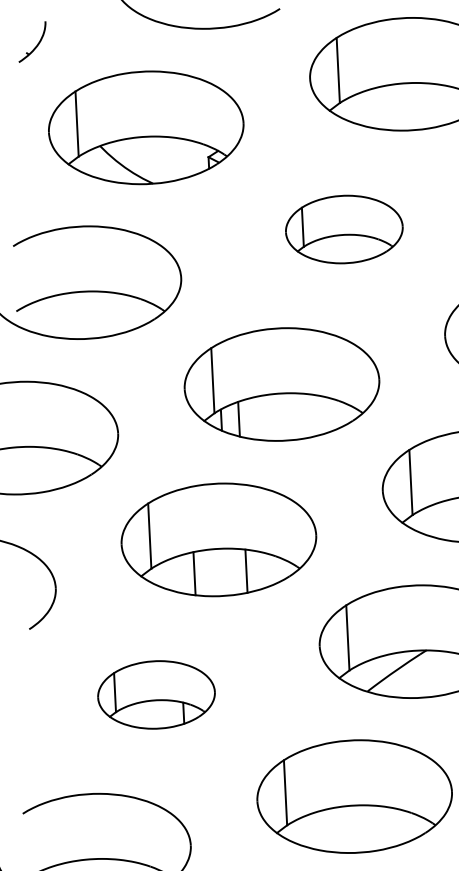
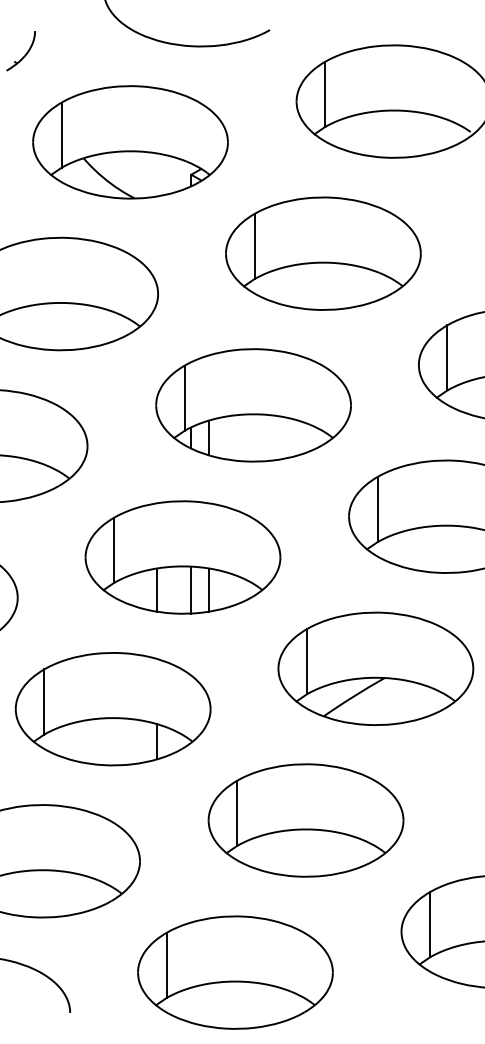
part: (344, 229) -> (323, 253), size x1.67
line: (228, 571) -> (191, 589), added
part: (155, 695) -> (112, 709), size x1.67

